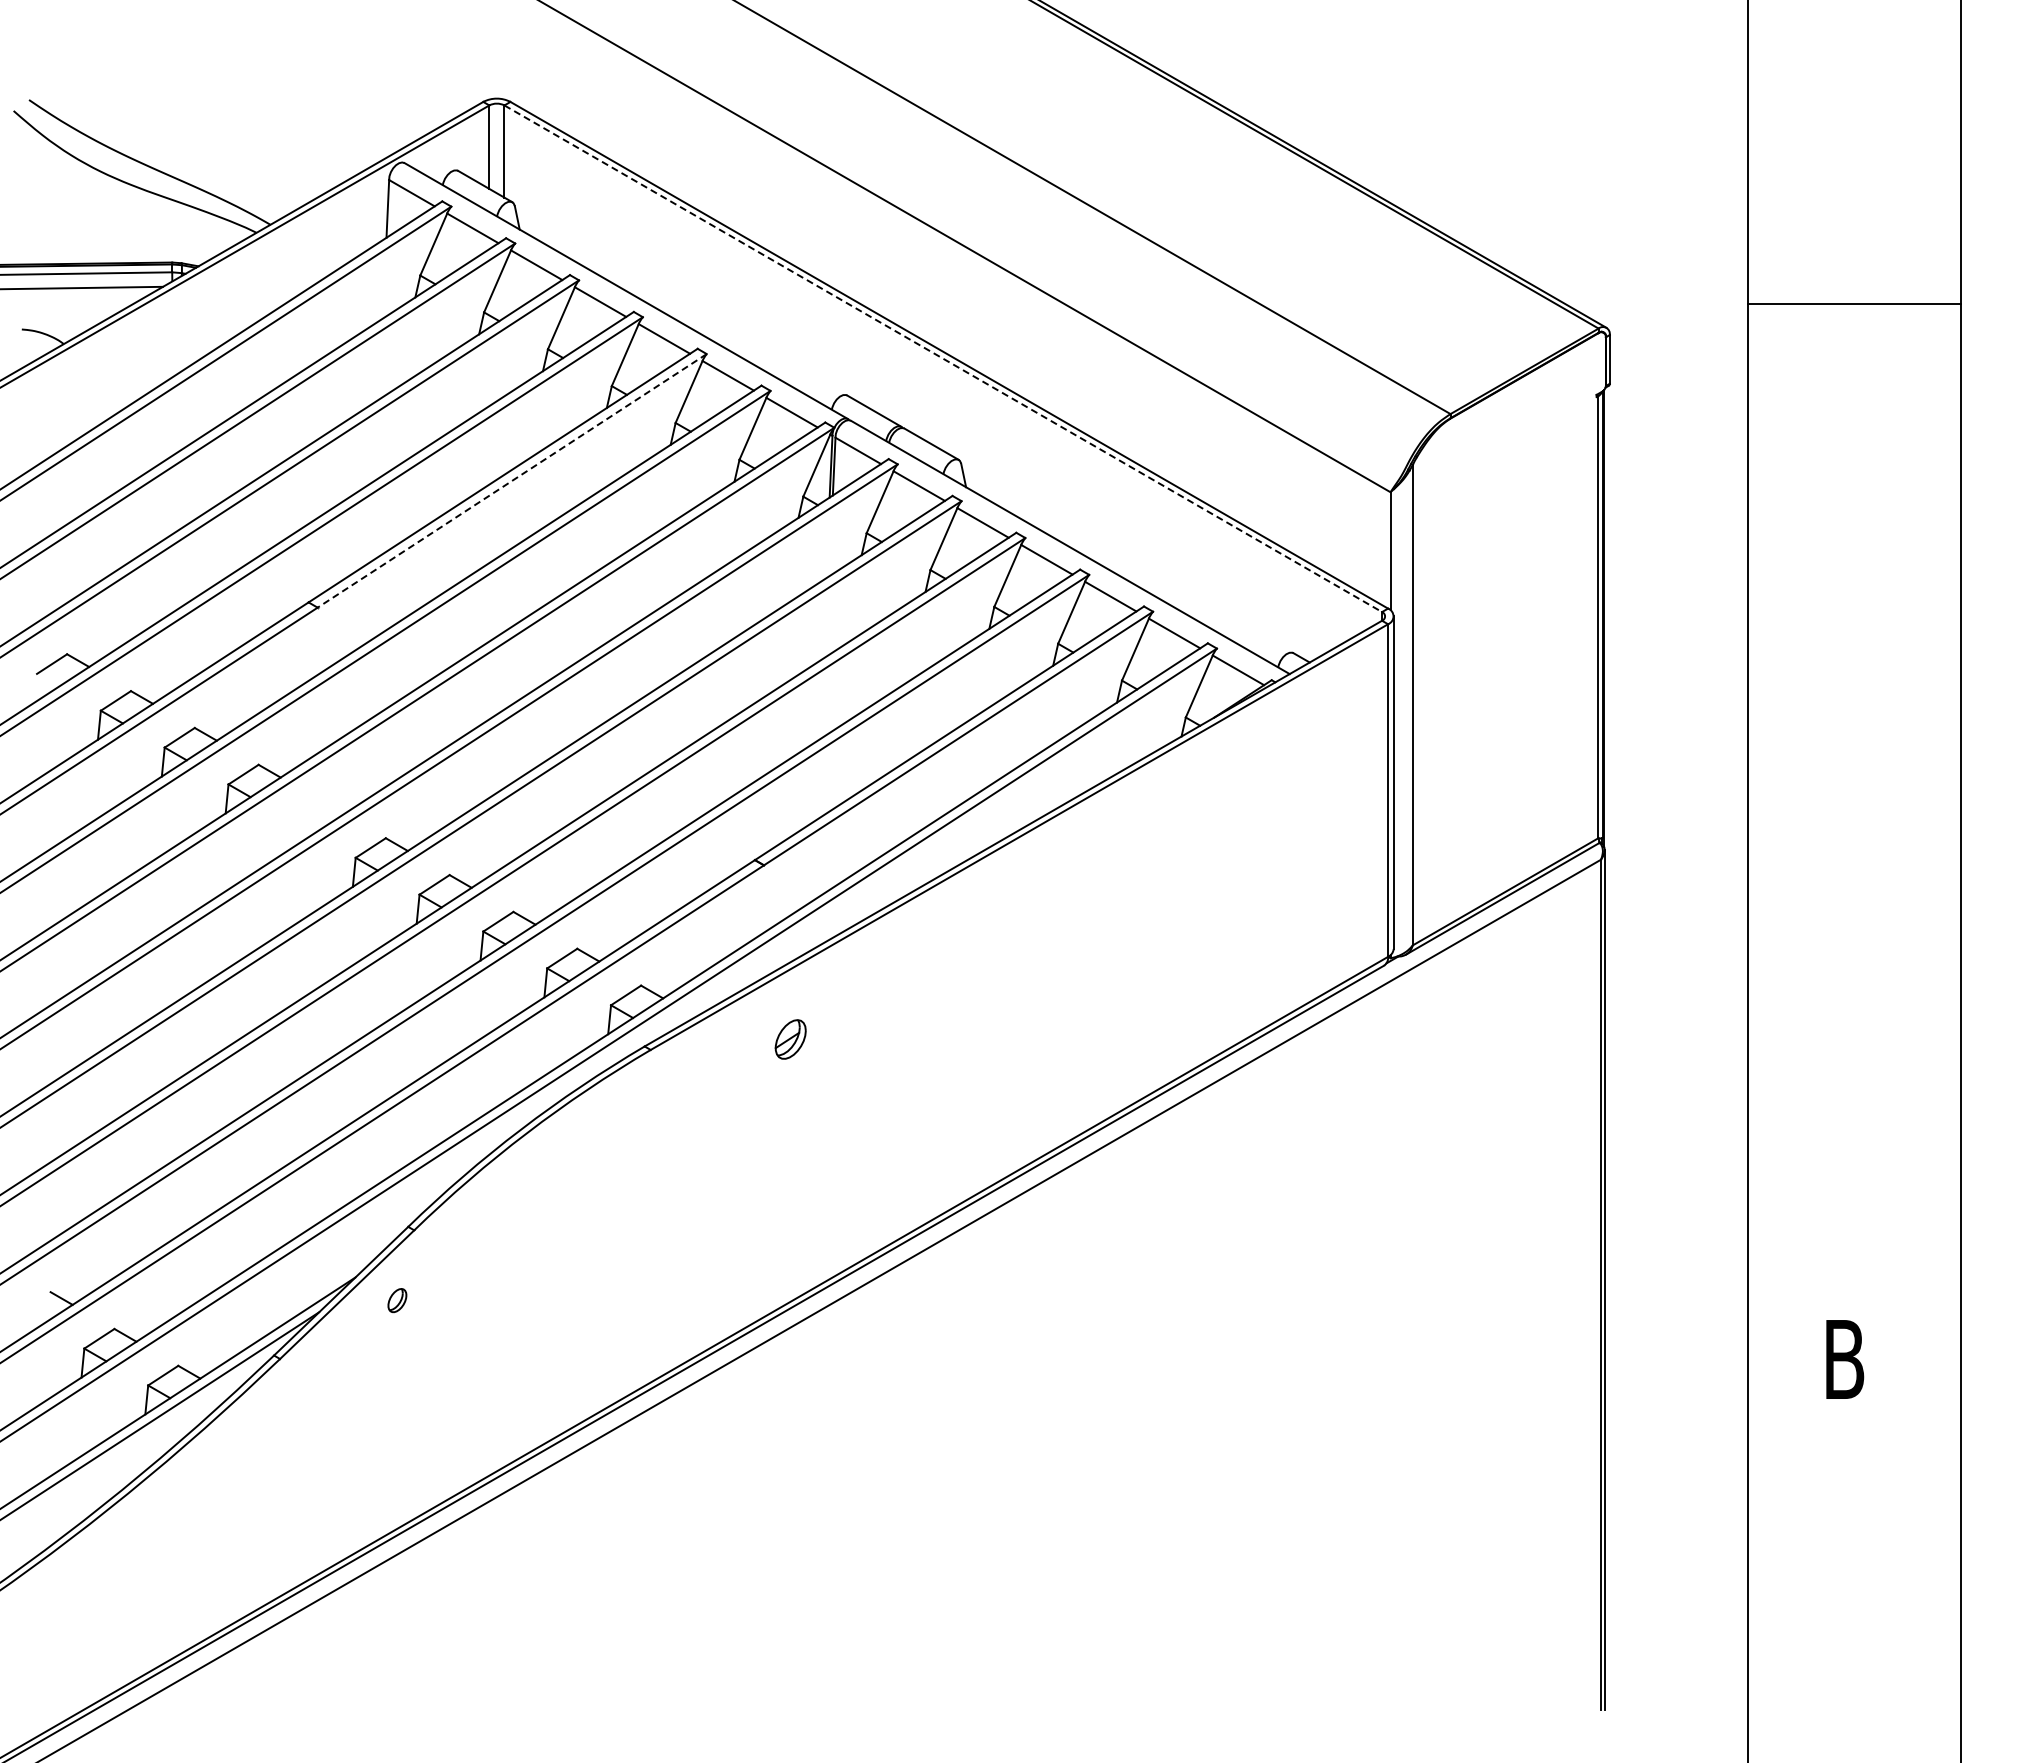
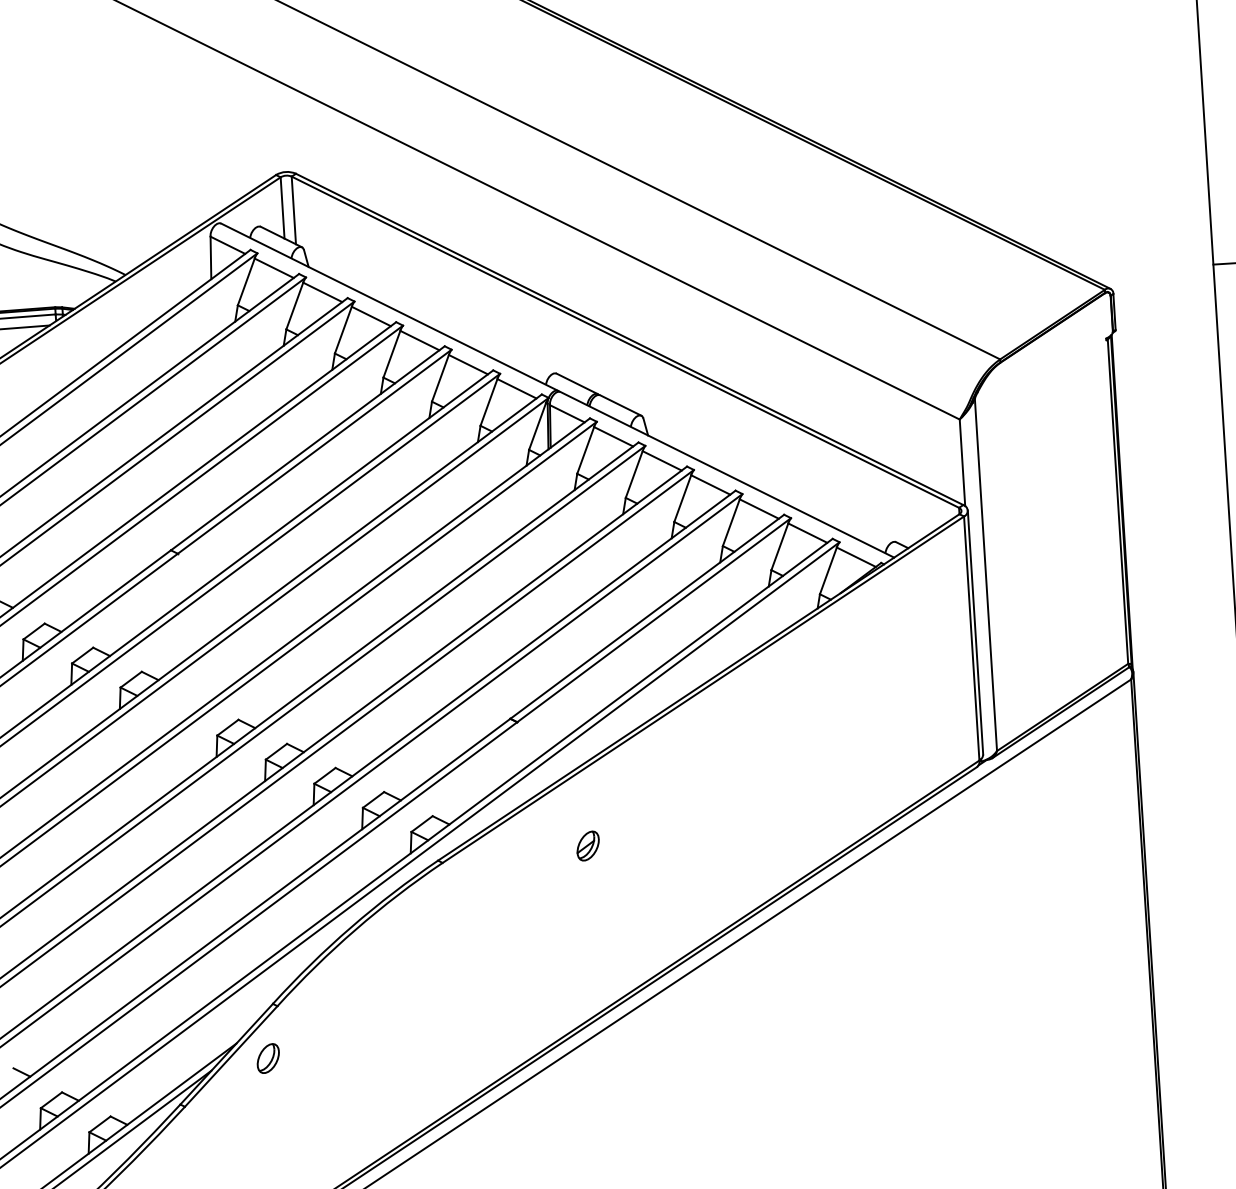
line: (943, 358) -> (625, 342), dashed -> solid
line: (511, 481) -> (314, 452), dashed -> solid
part: (790, 1039) -> (588, 846), moved
part: (397, 1300) -> (268, 1058), size x1.67

